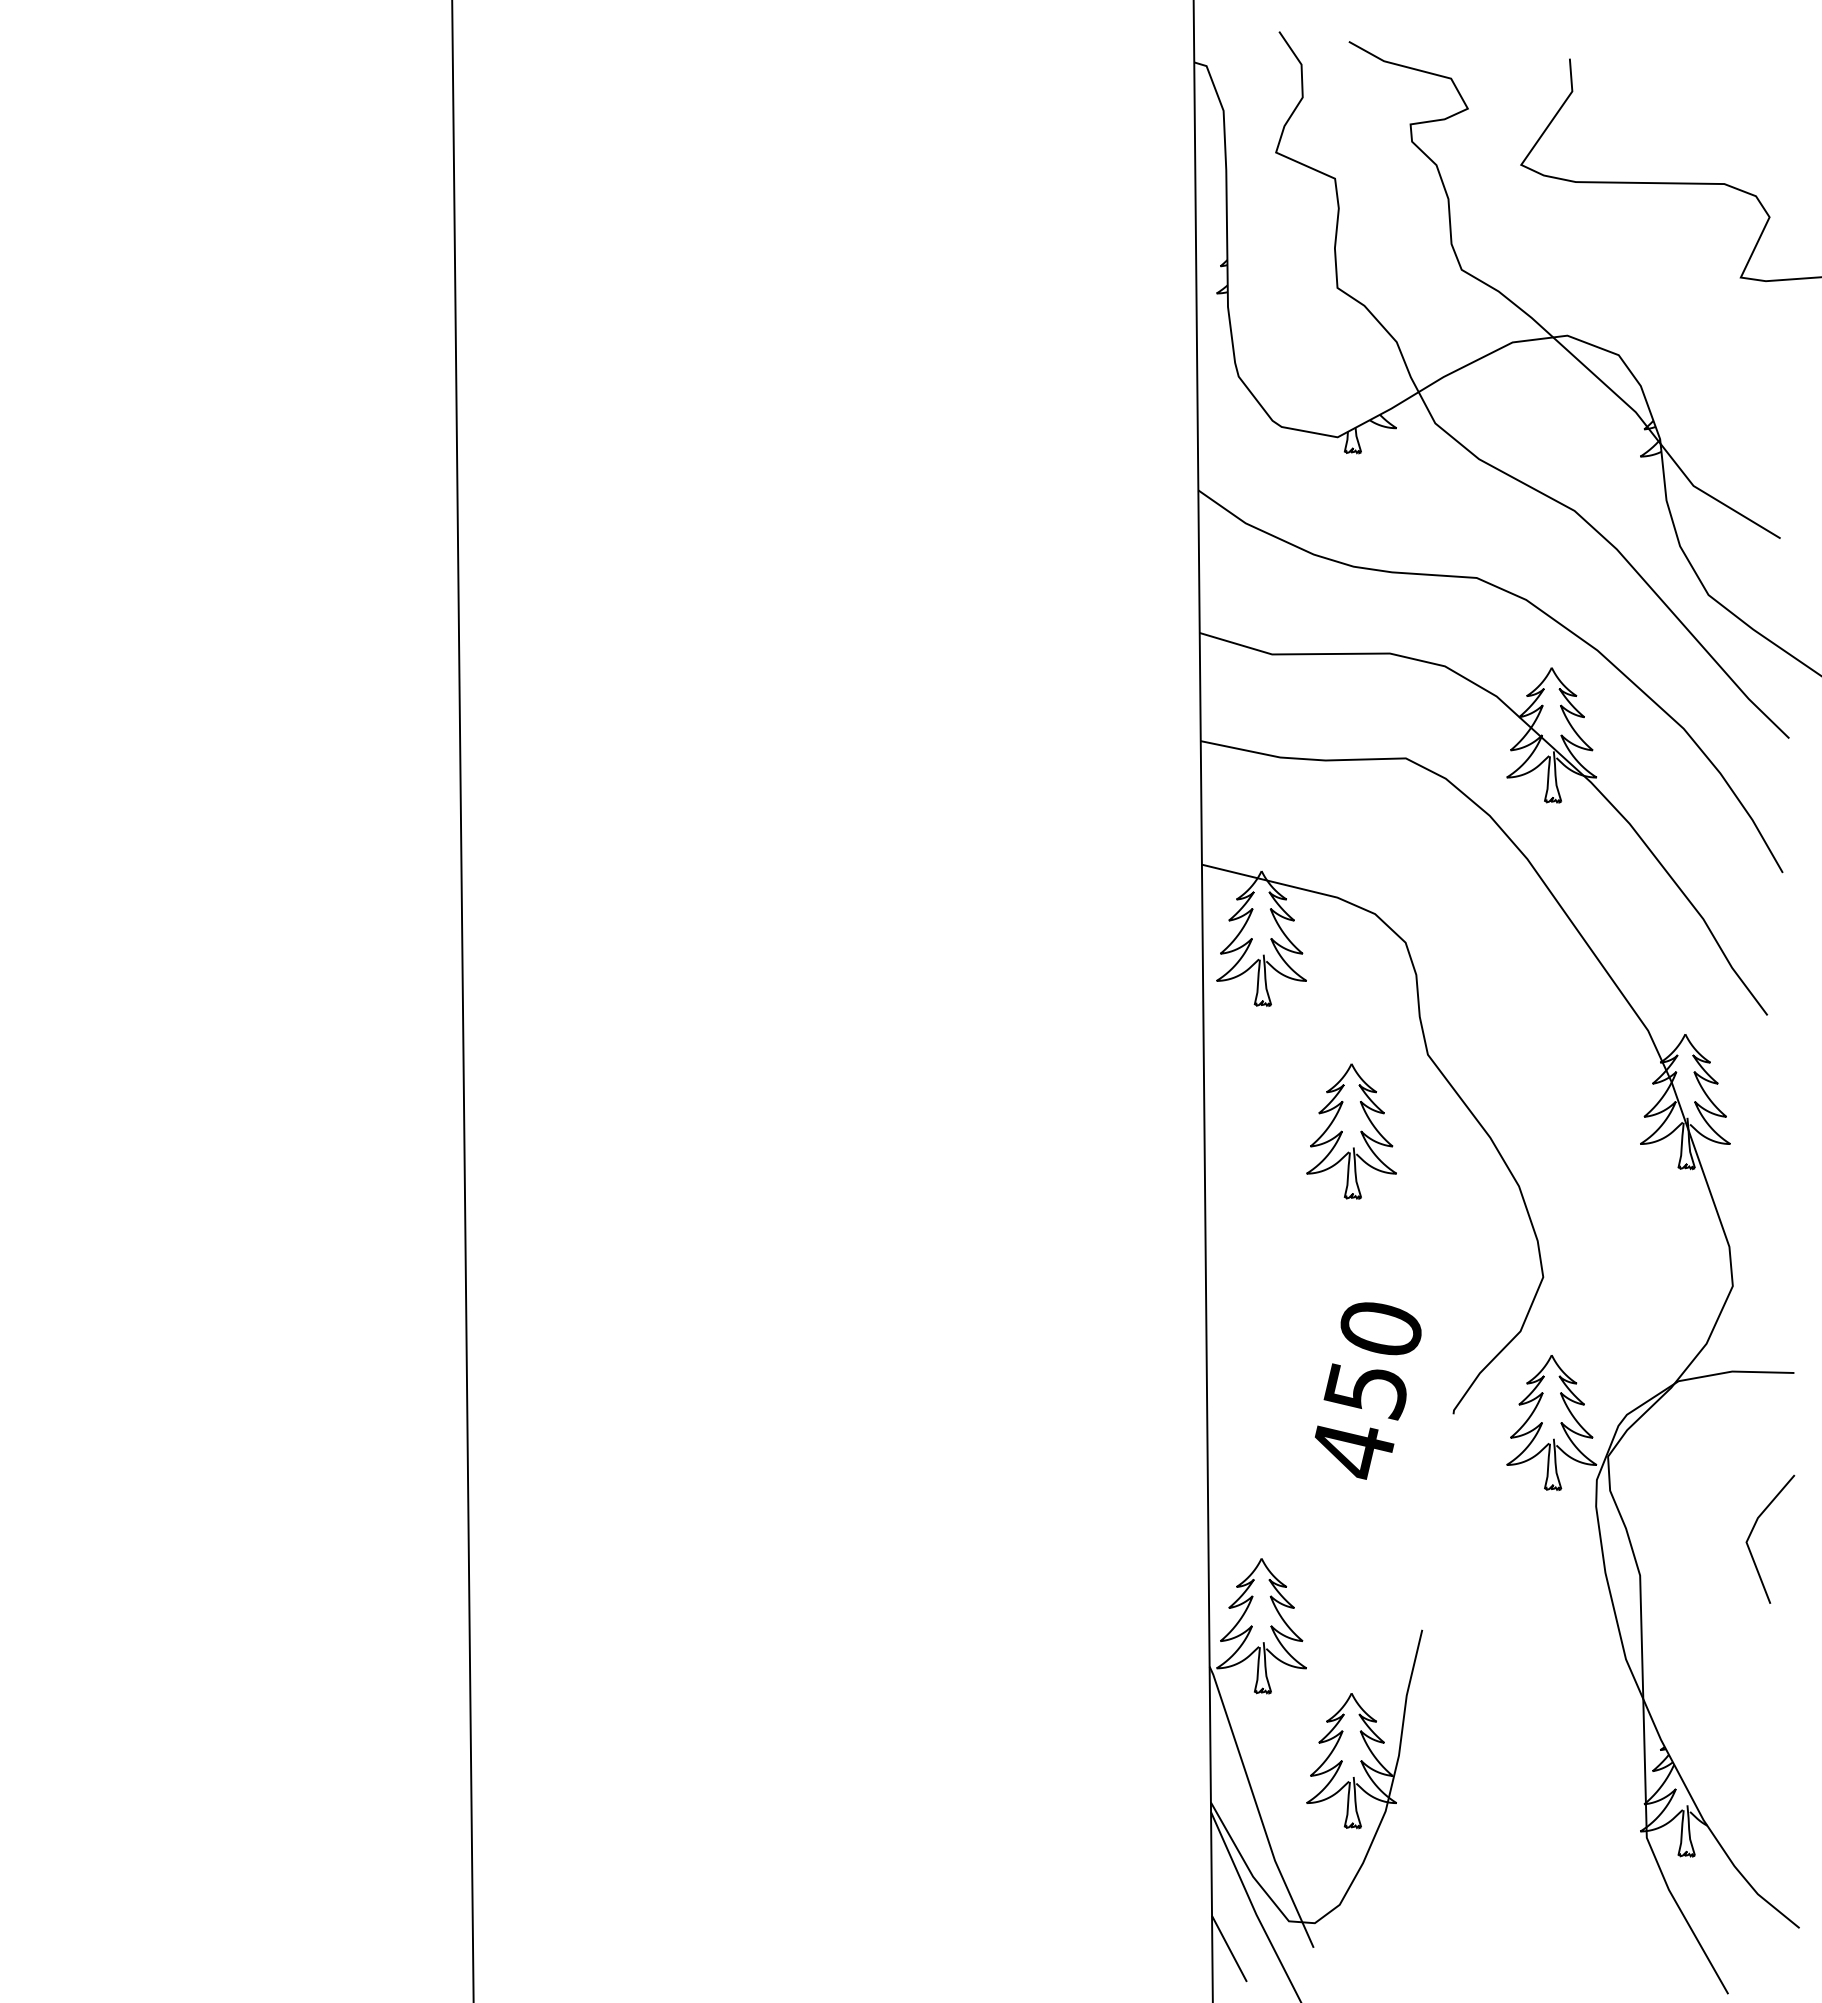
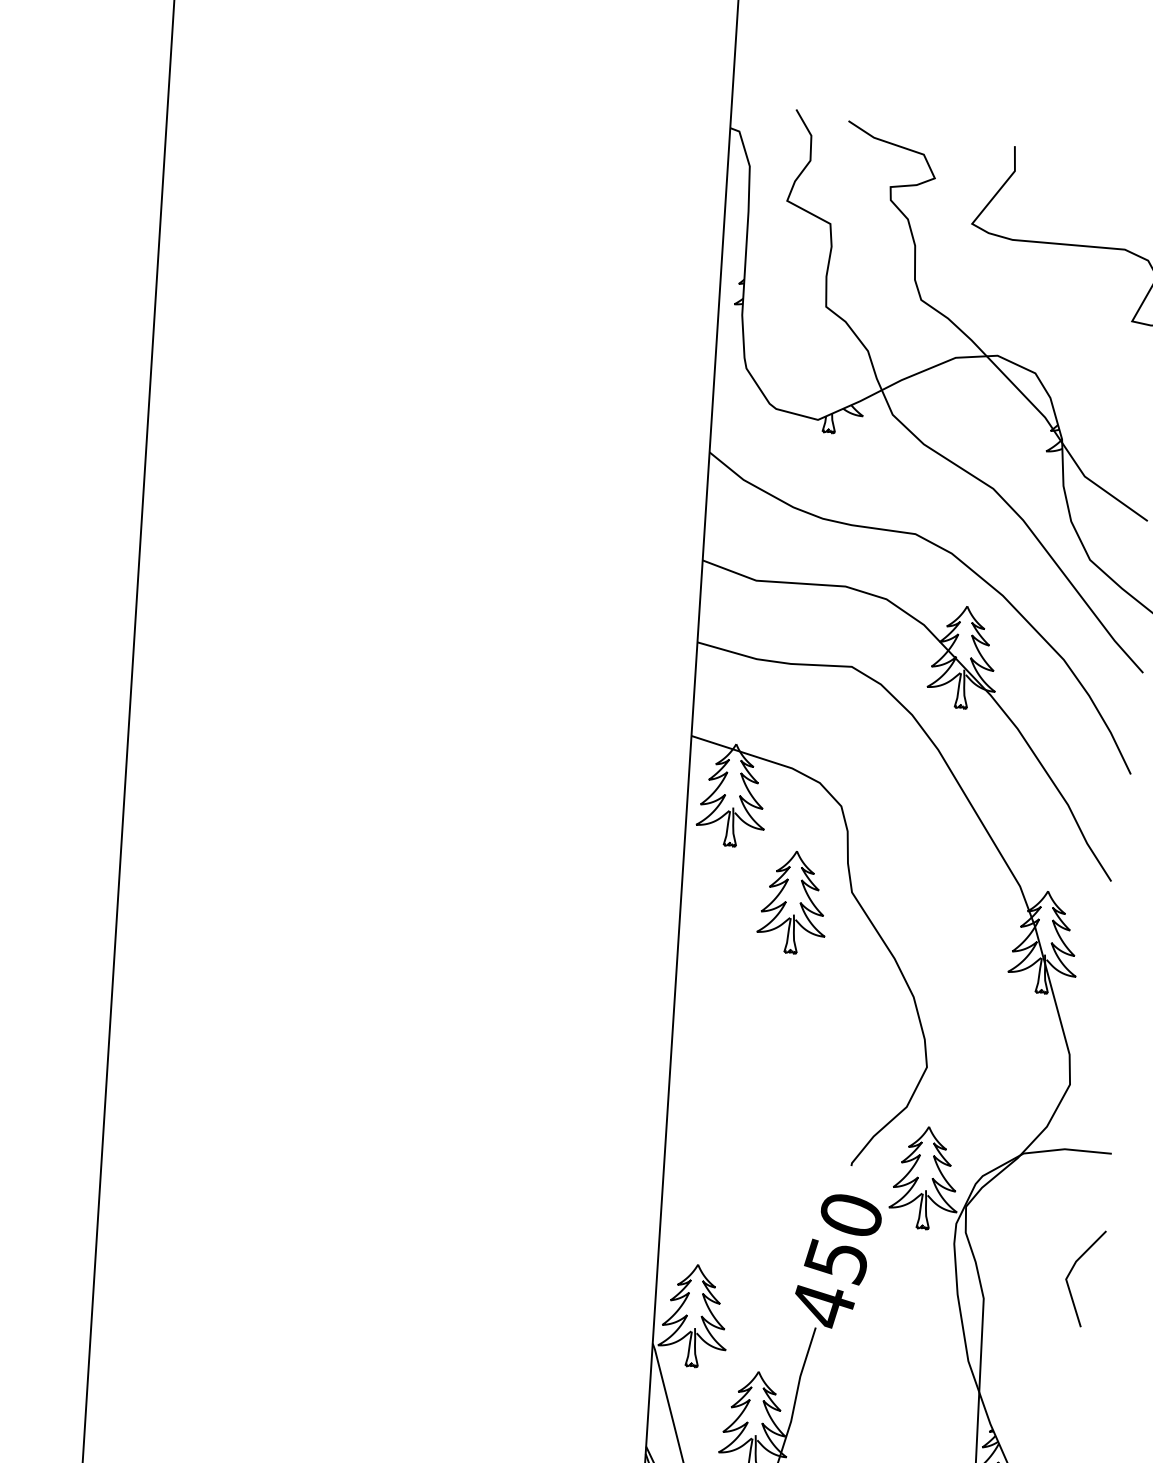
part: (1351, 1131) -> (793, 902), moved
text: (1368, 1390) -> (838, 1261), moved

